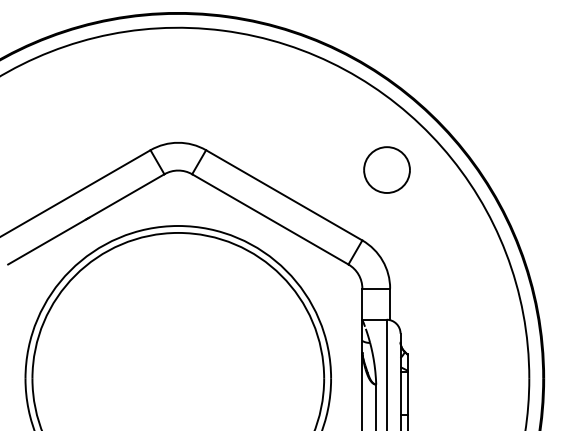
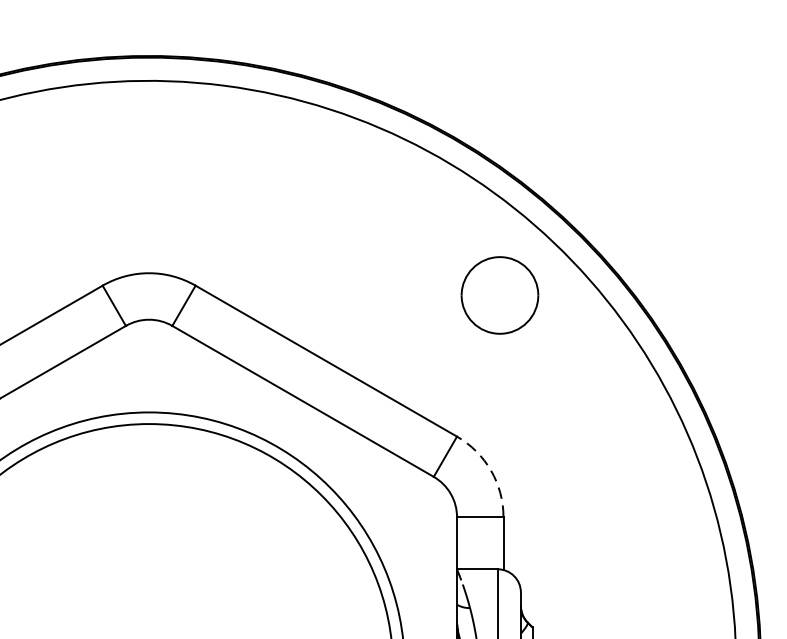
part: (386, 169) -> (499, 294), moved
arc: (382, 260) -> (490, 470), solid -> dashed

